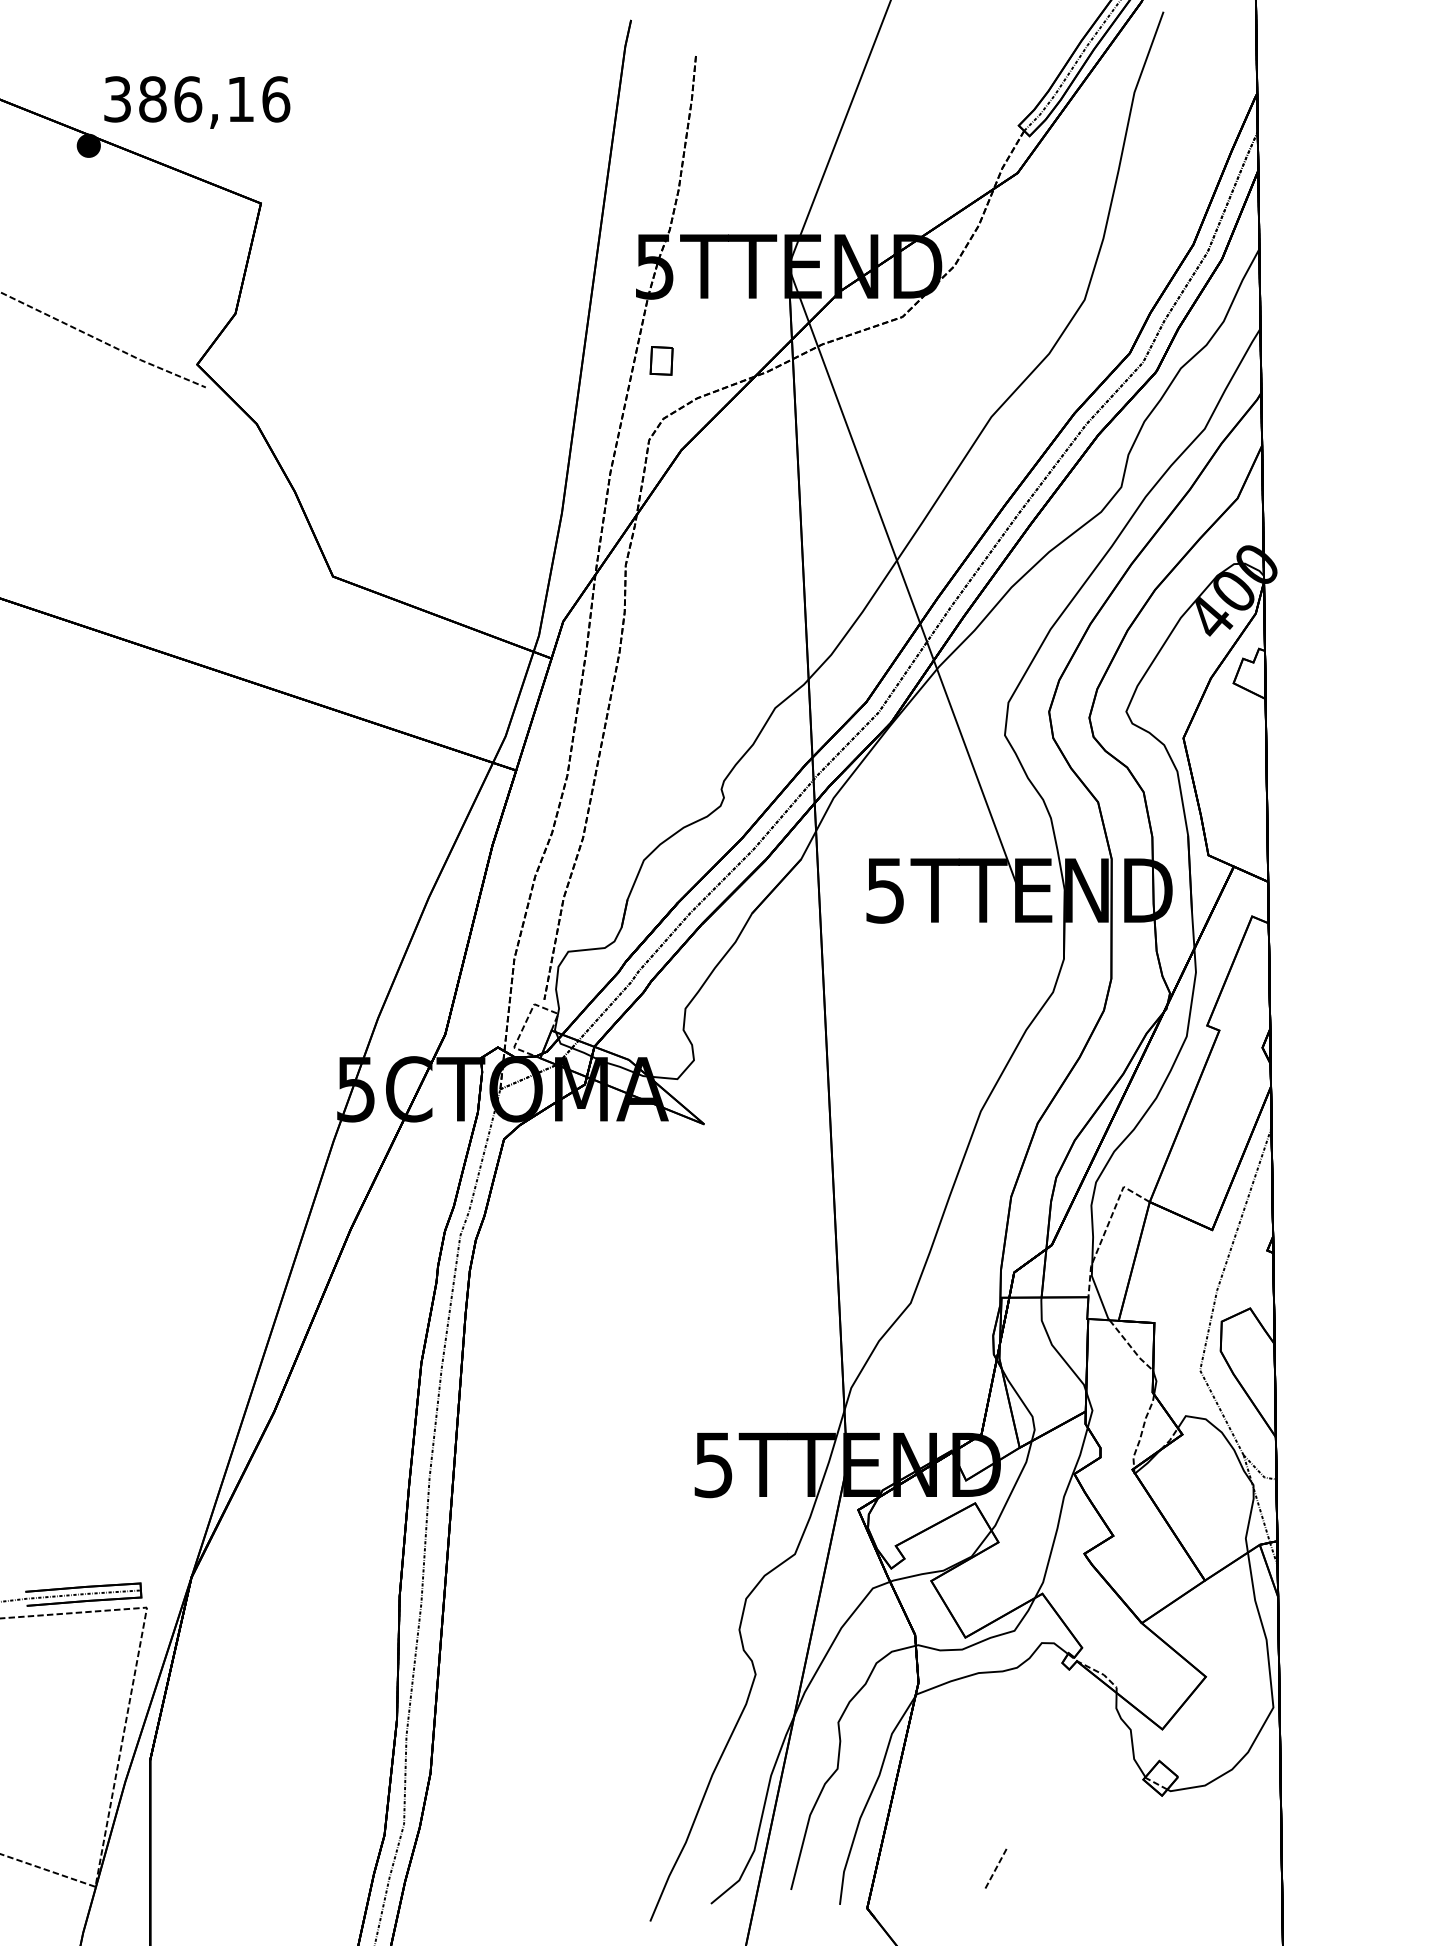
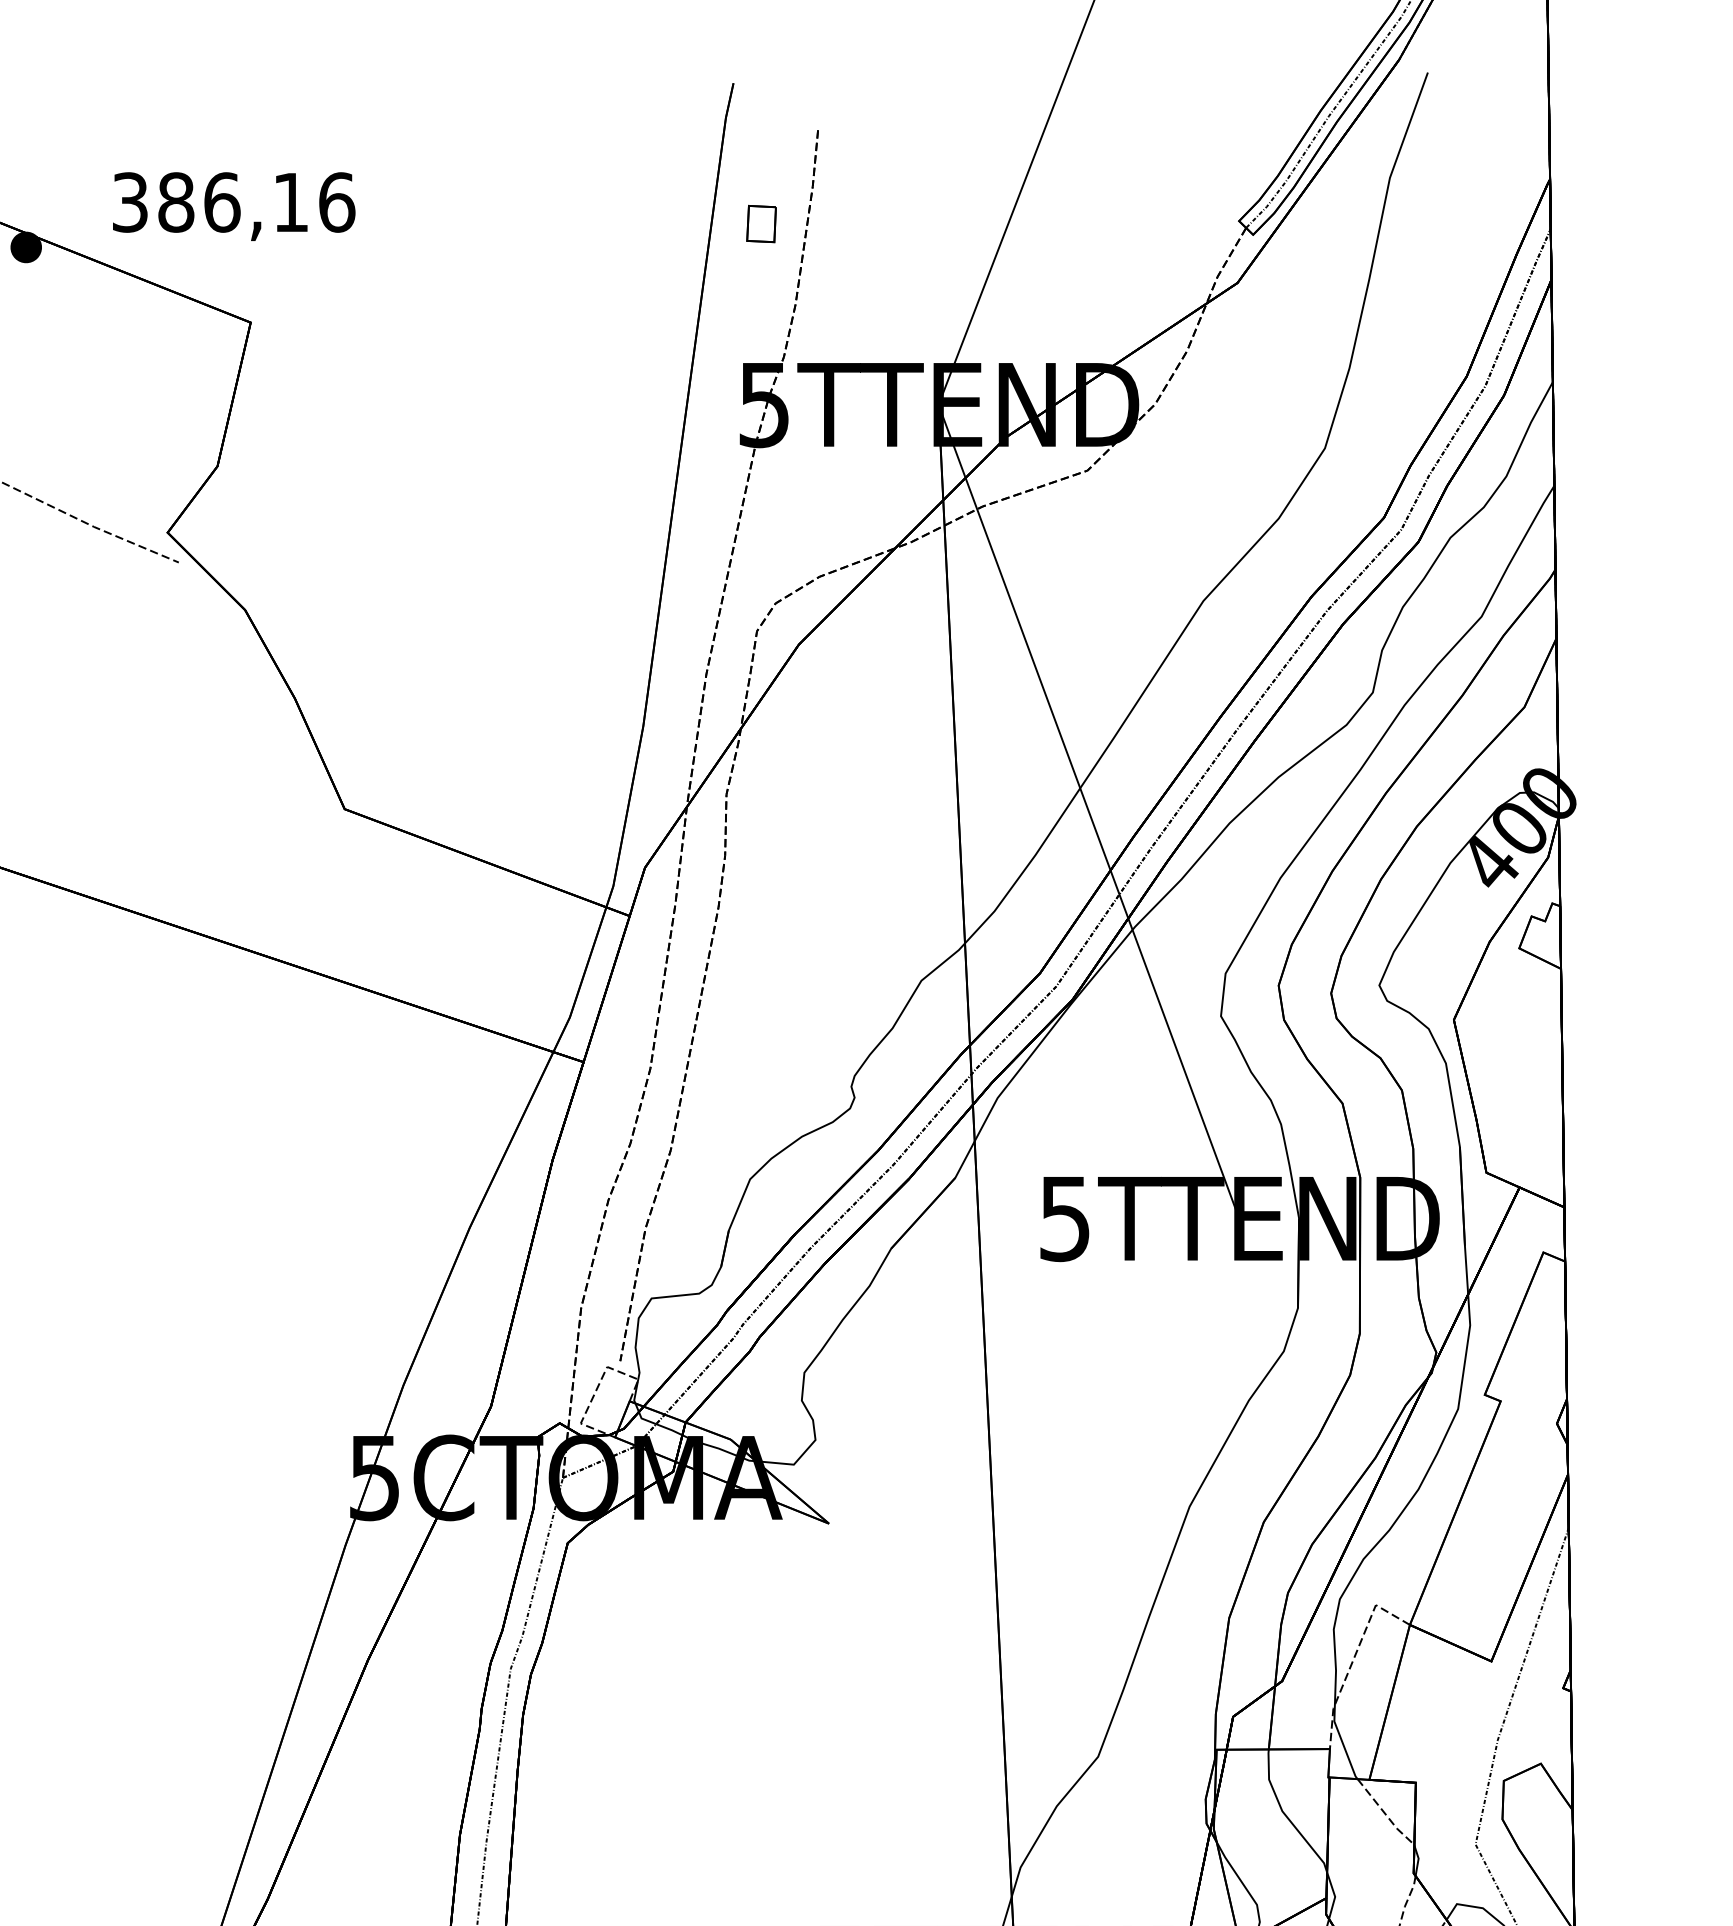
text: (197, 102) -> (234, 206), moved
part: (661, 360) -> (761, 223), moved

